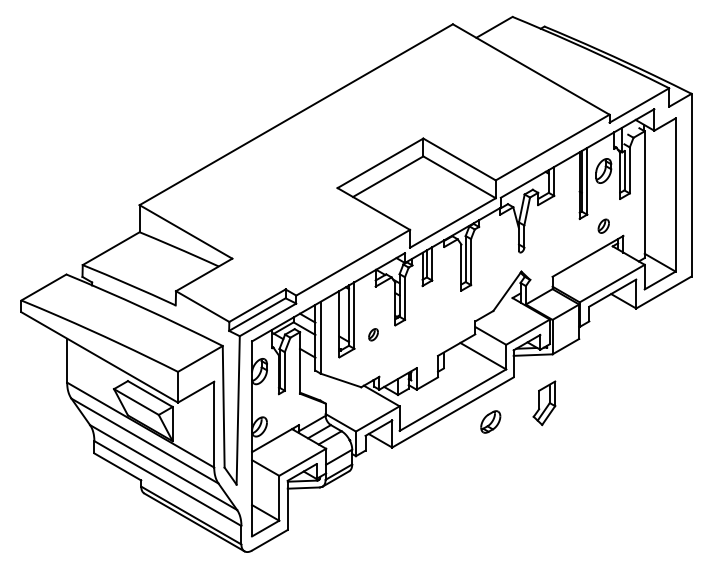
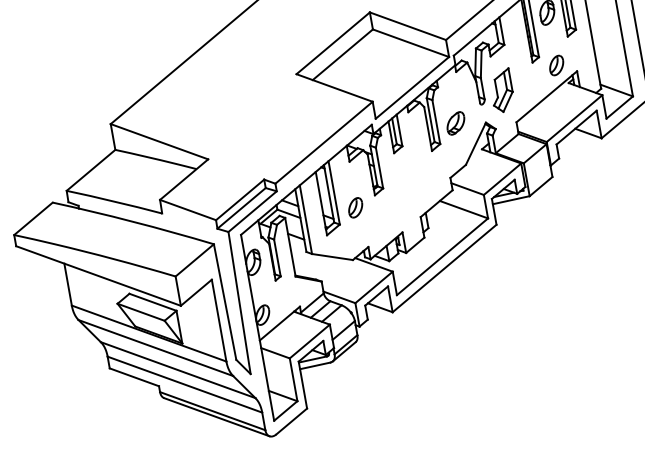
part: (603, 225) -> (556, 64), size x1.43
part: (373, 334) -> (355, 207), size x1.67
part: (544, 403) -> (502, 91), moved
part: (490, 421) -> (455, 122), moved

